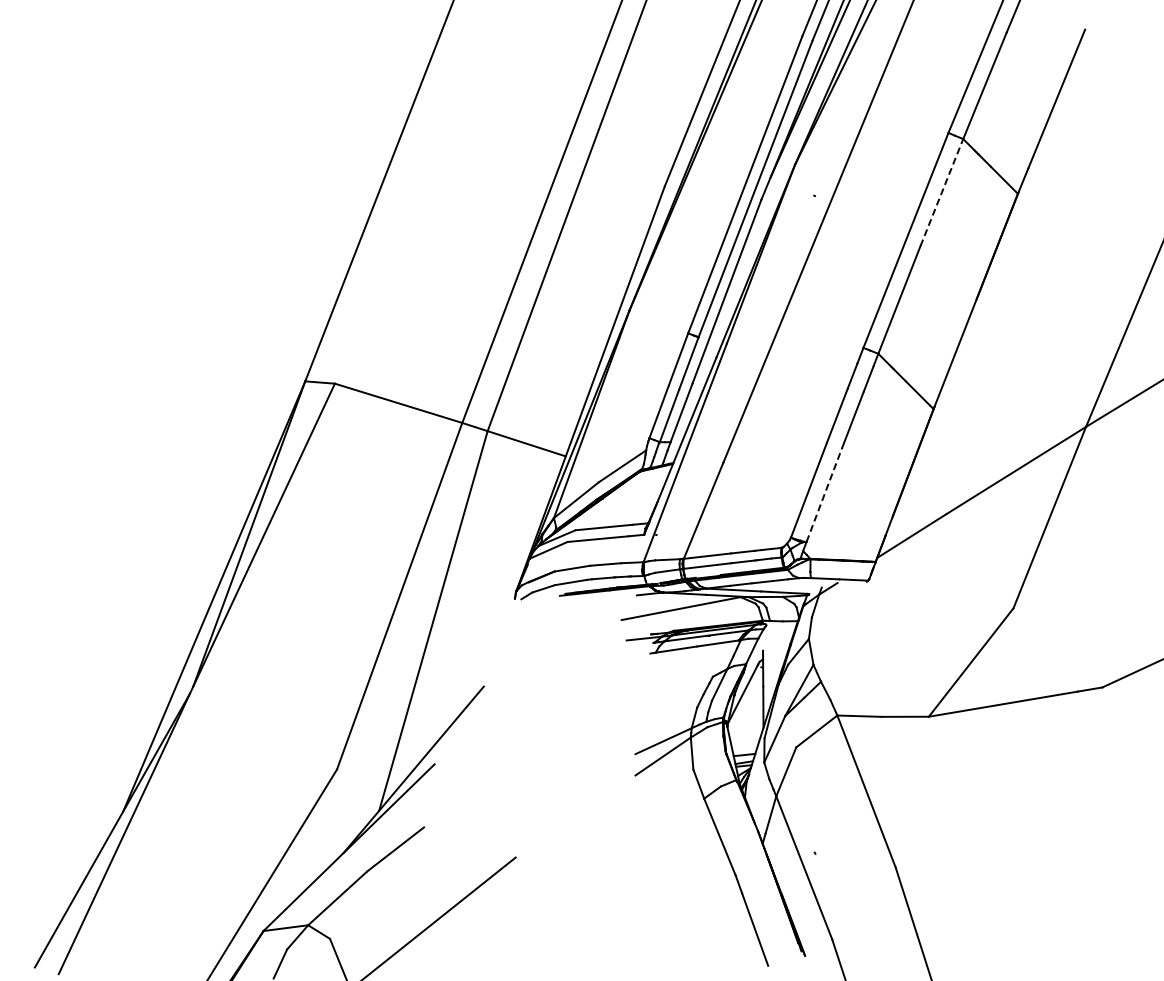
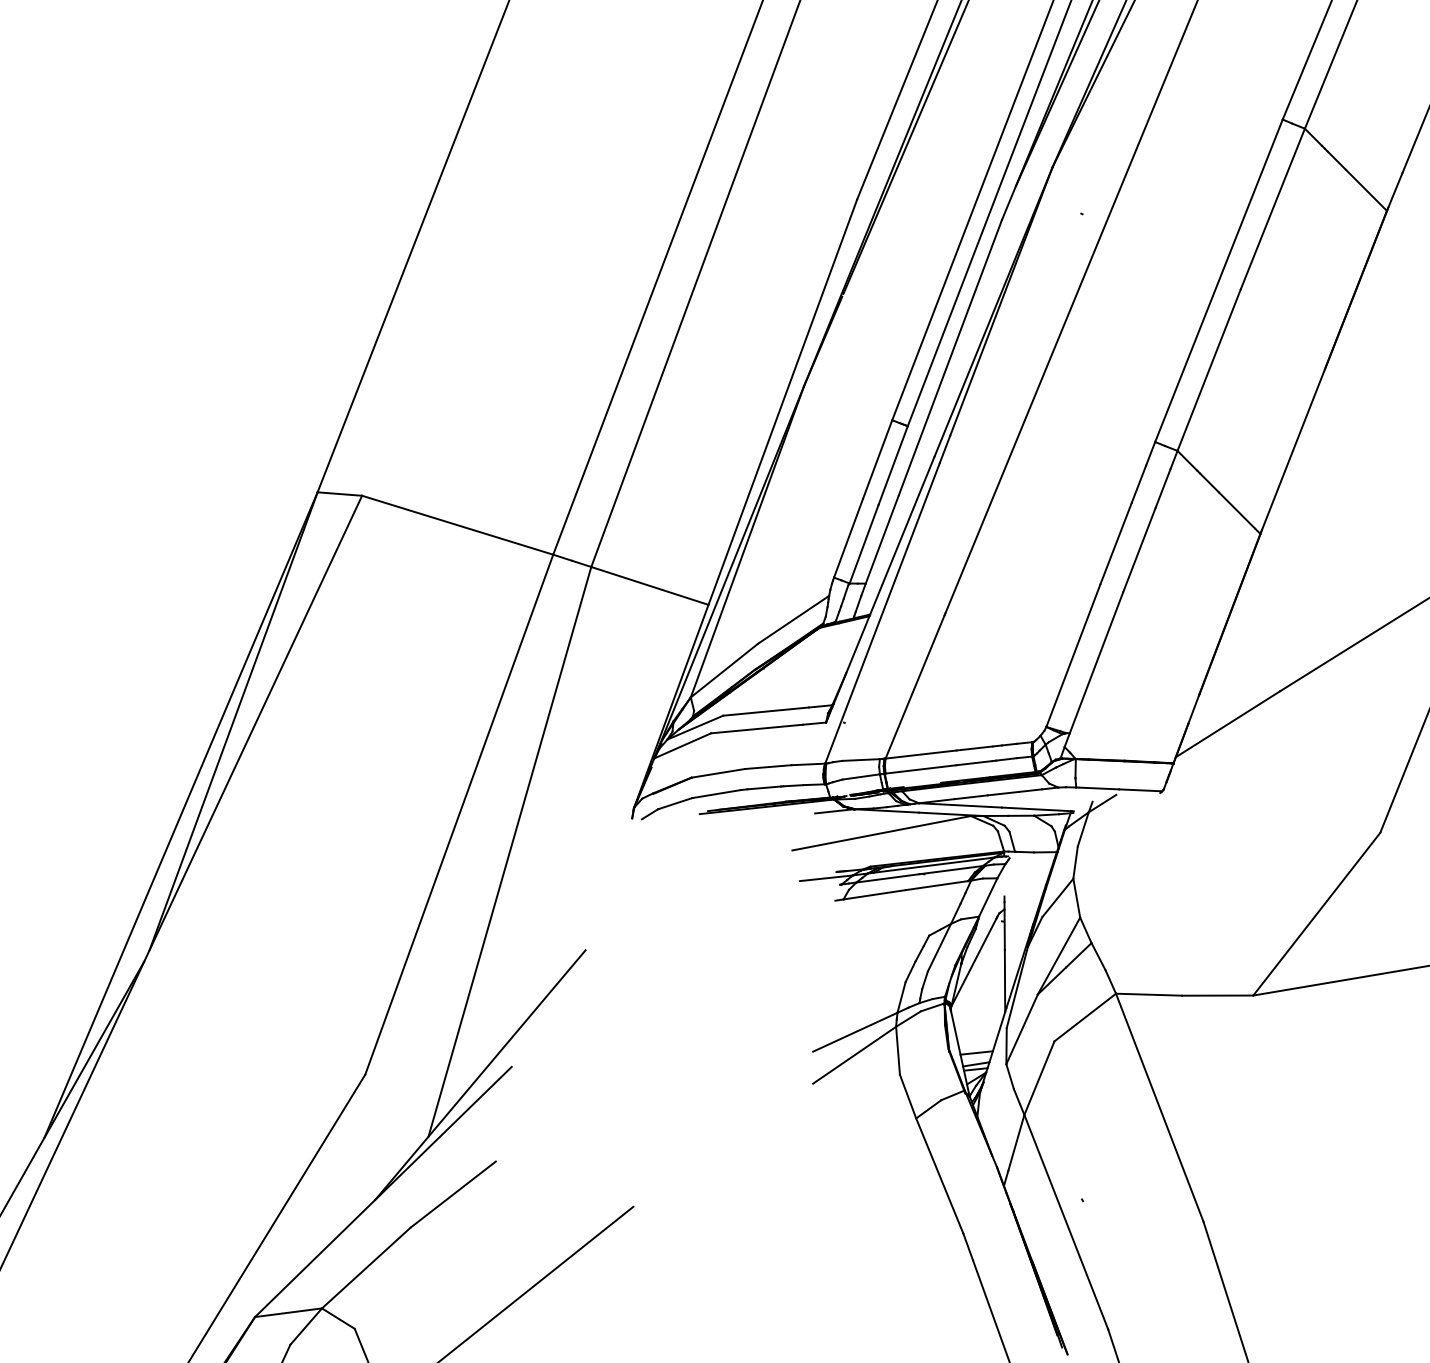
line: (941, 192) -> (1272, 208), dashed -> solid
line: (824, 494) -> (1096, 662), dashed -> solid

